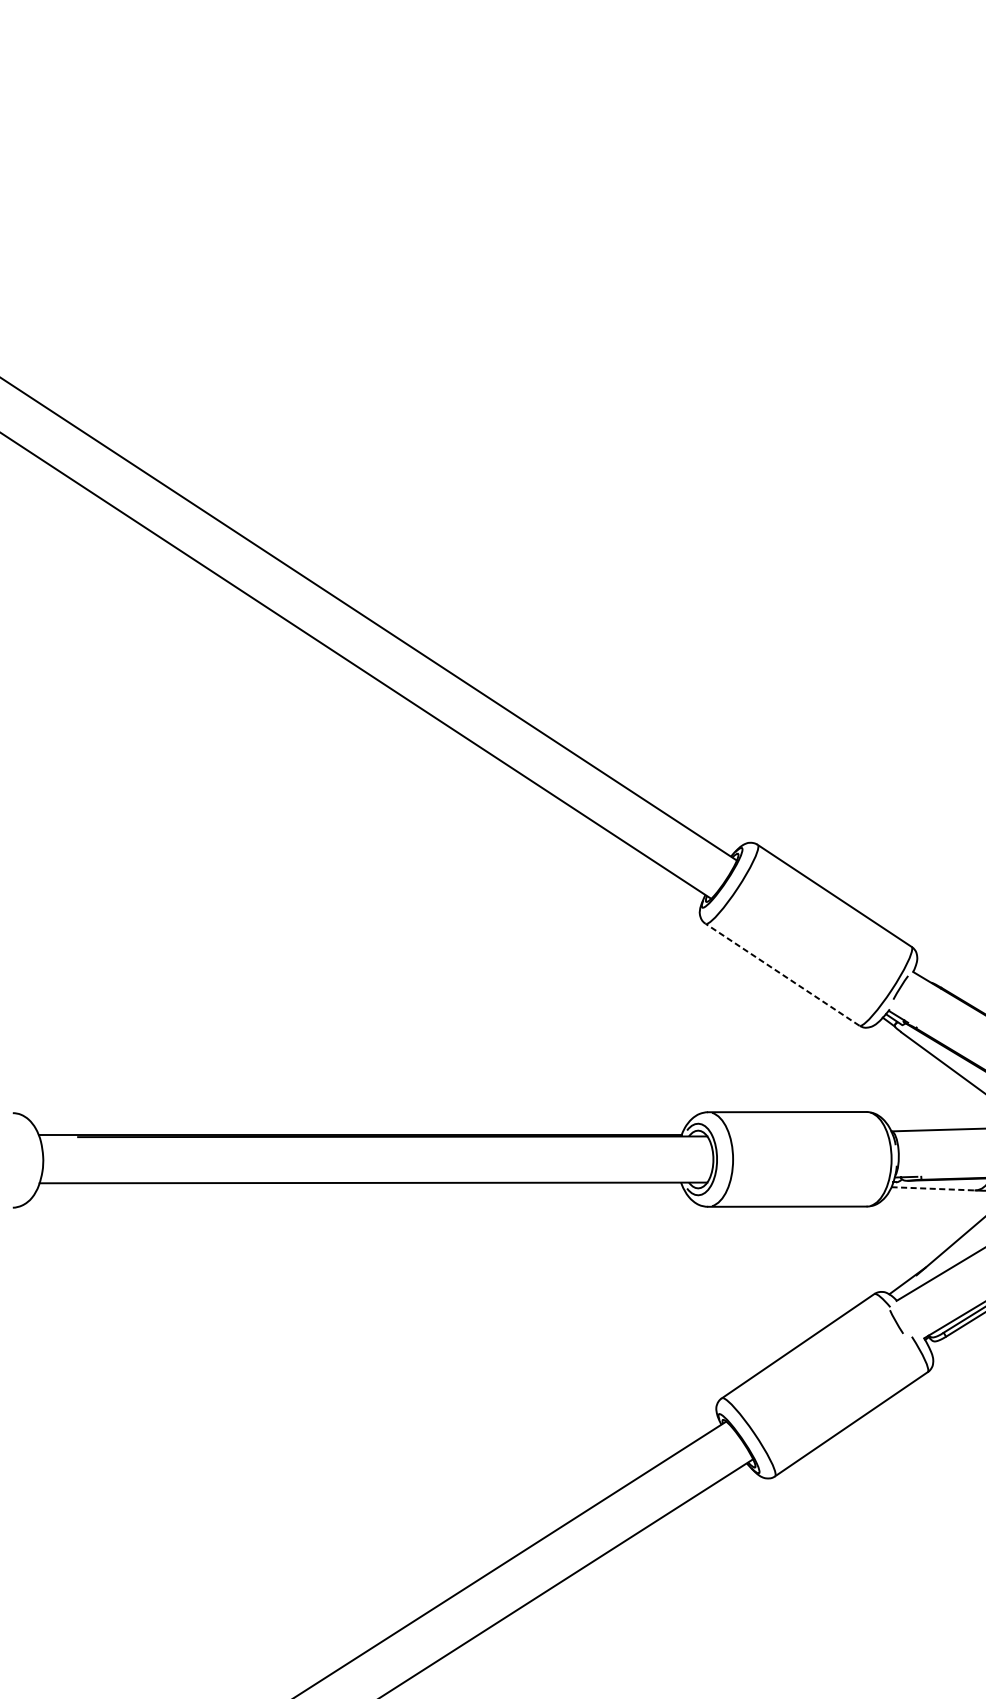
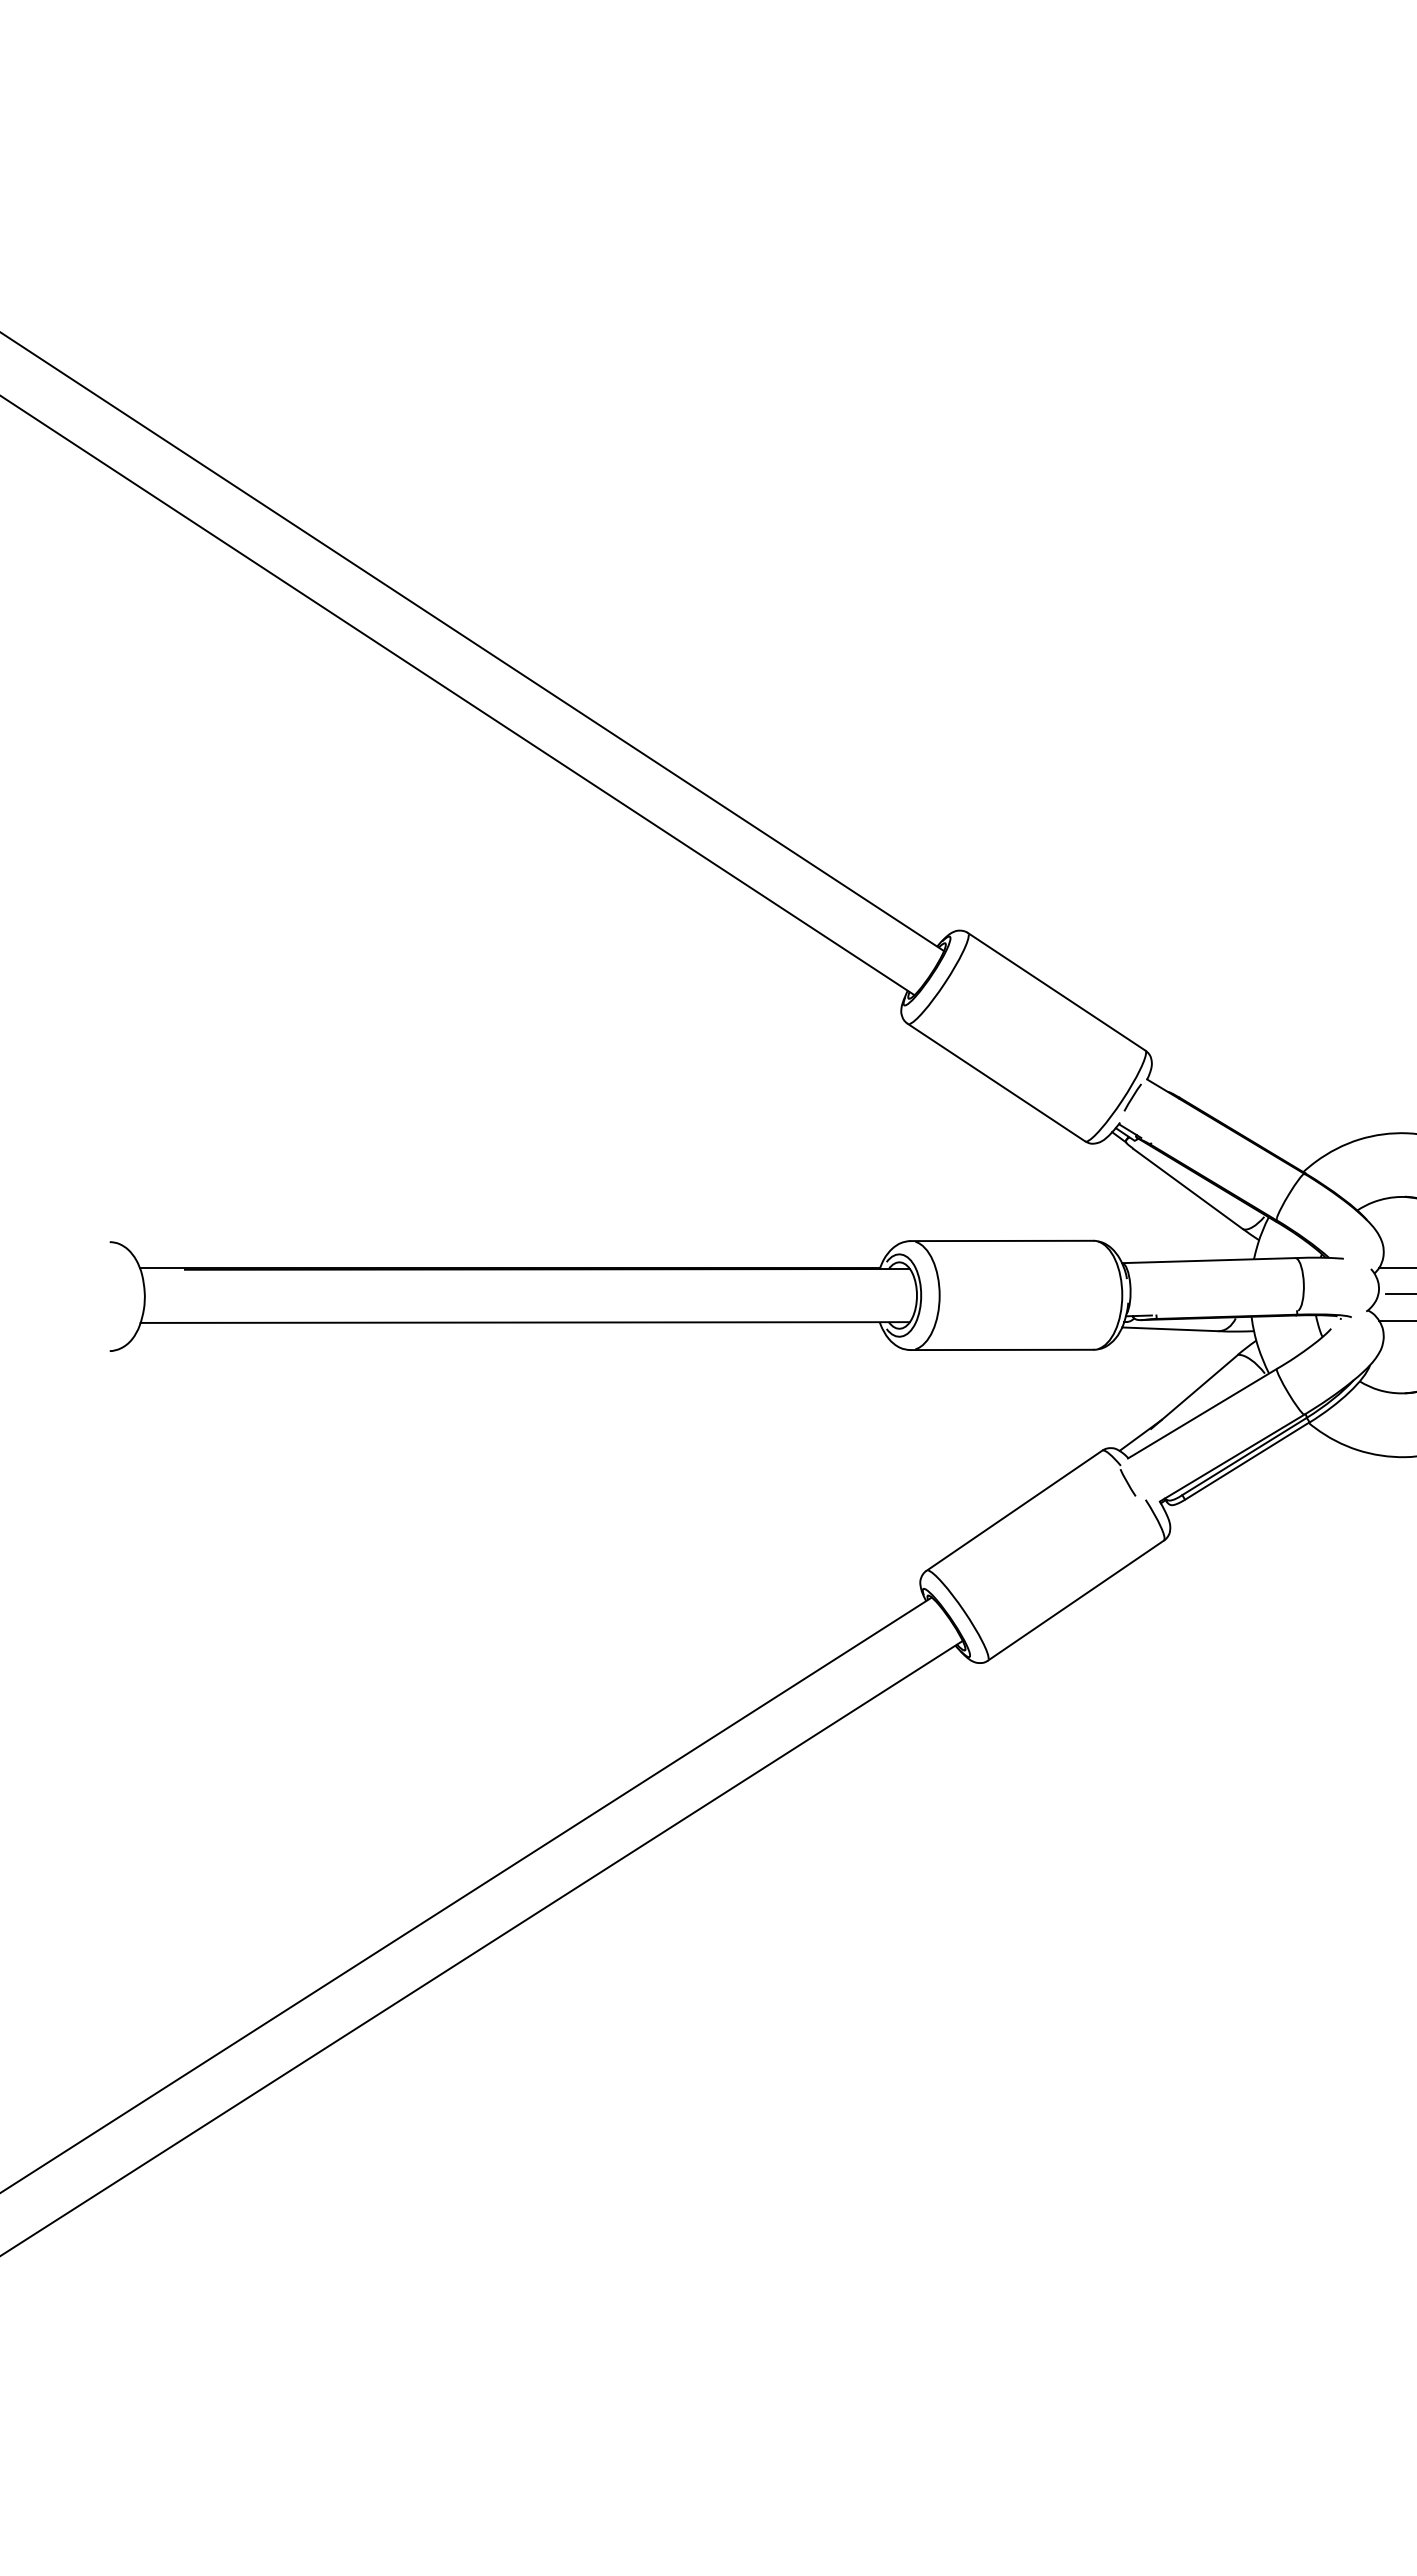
line: (782, 974) -> (996, 1082), dashed -> solid
line: (933, 1188) -> (1170, 1329), dashed -> solid

